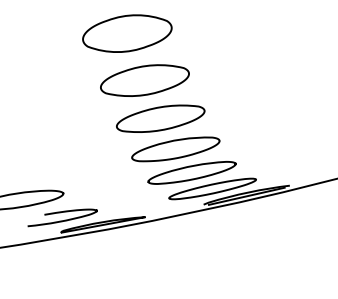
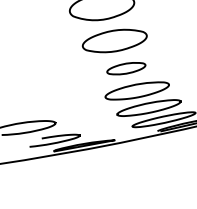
part: (160, 118) -> (126, 68), size x0.6

